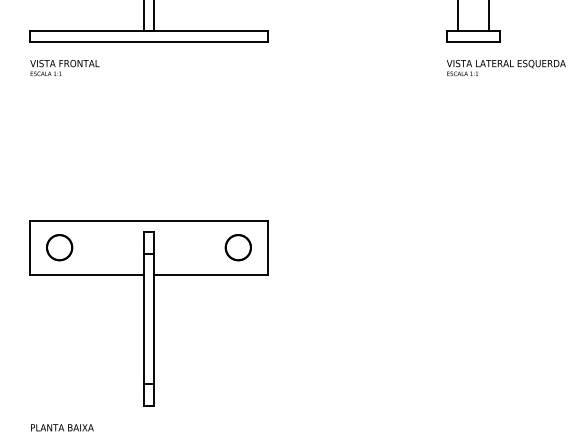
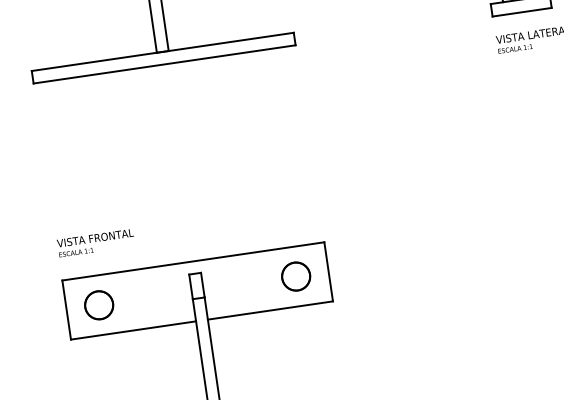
text: (64, 68) -> (95, 243), moved

